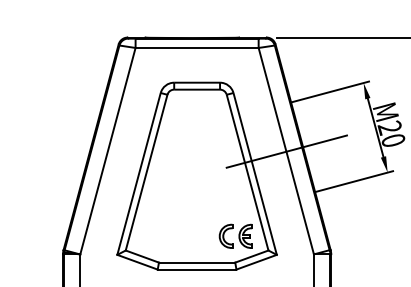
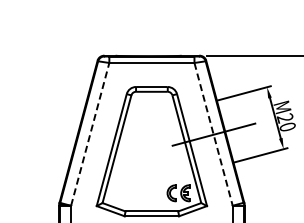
line: (108, 151) -> (90, 134), solid -> dashed
line: (286, 151) -> (213, 134), solid -> dashed

